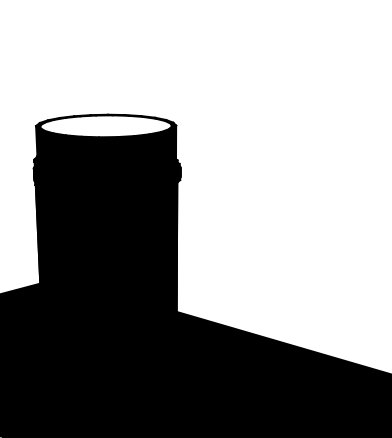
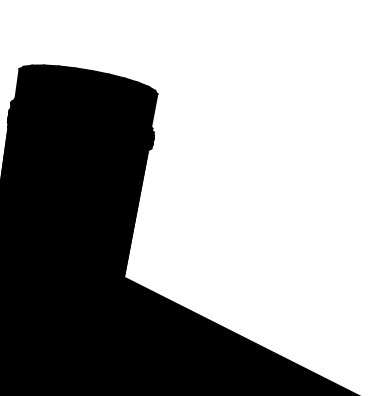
fill: (105, 126) -> (87, 82), added

